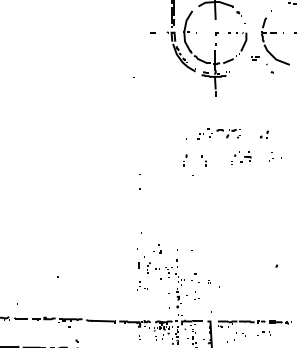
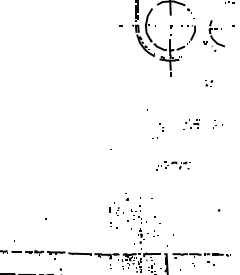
part: (270, 45) -> (214, 35), size x0.7
part: (219, 133) -> (173, 165), moved
part: (264, 134) -> (209, 83), moved
part: (184, 160) -> (146, 126), removed

